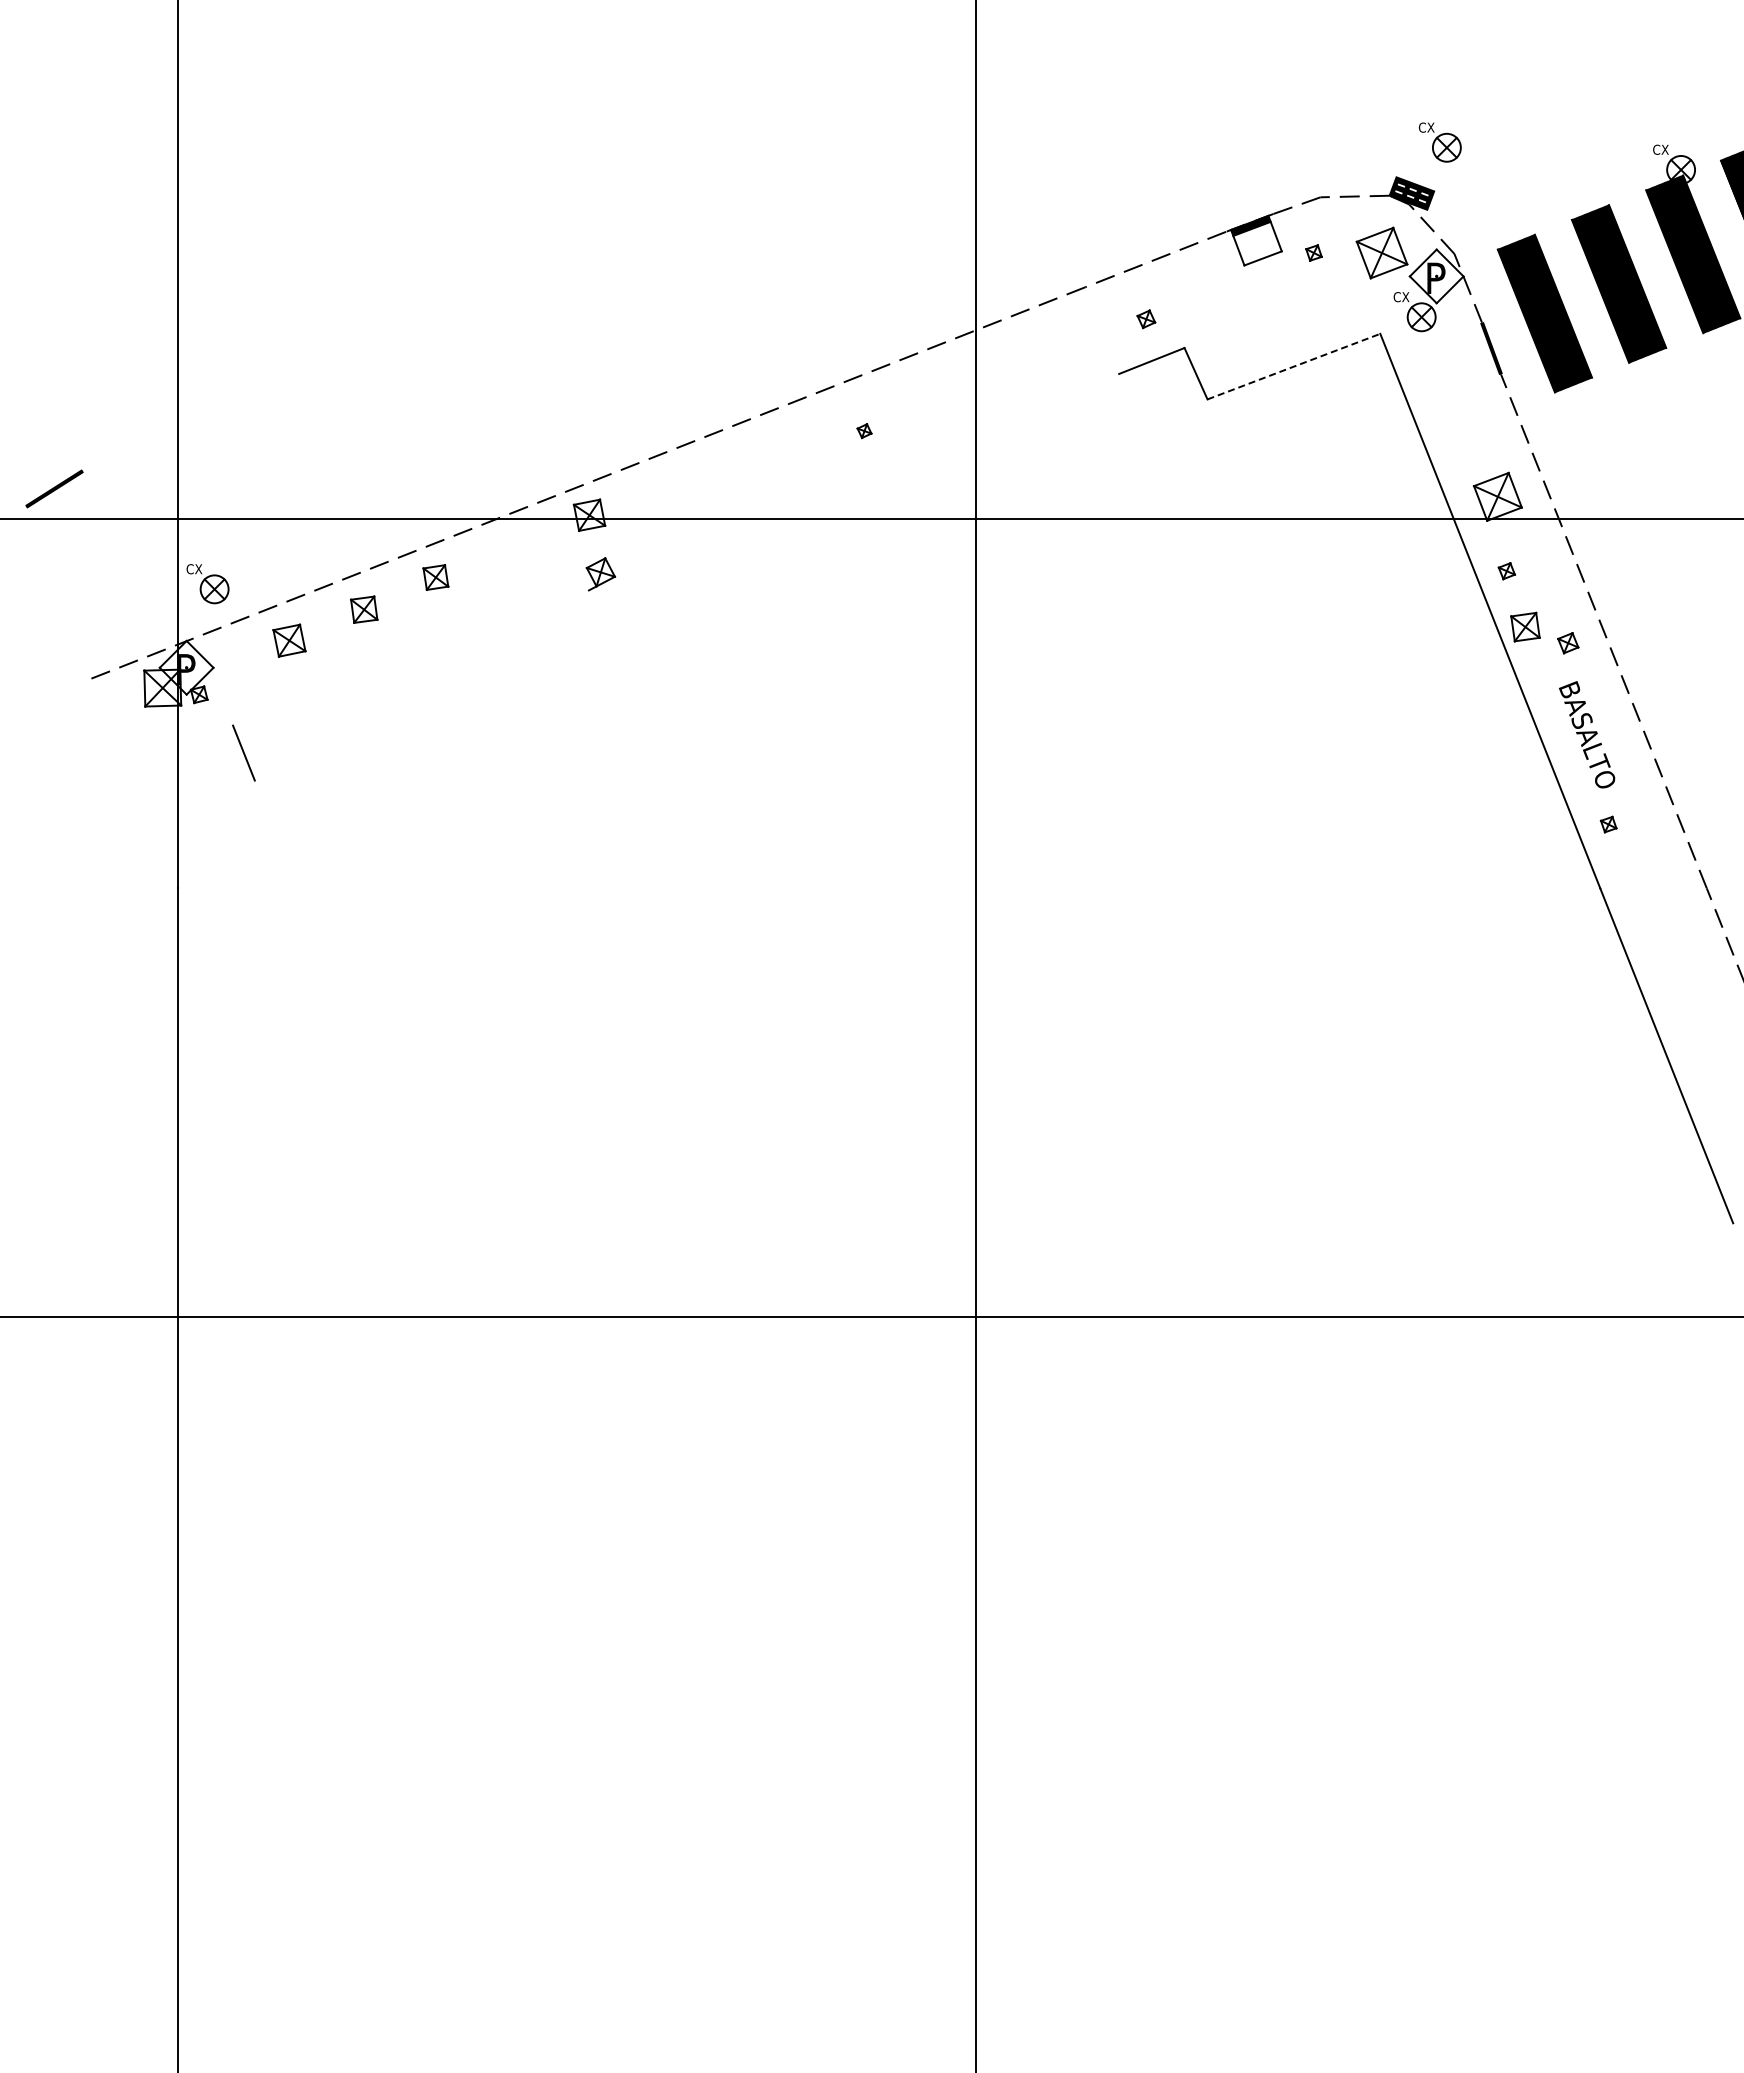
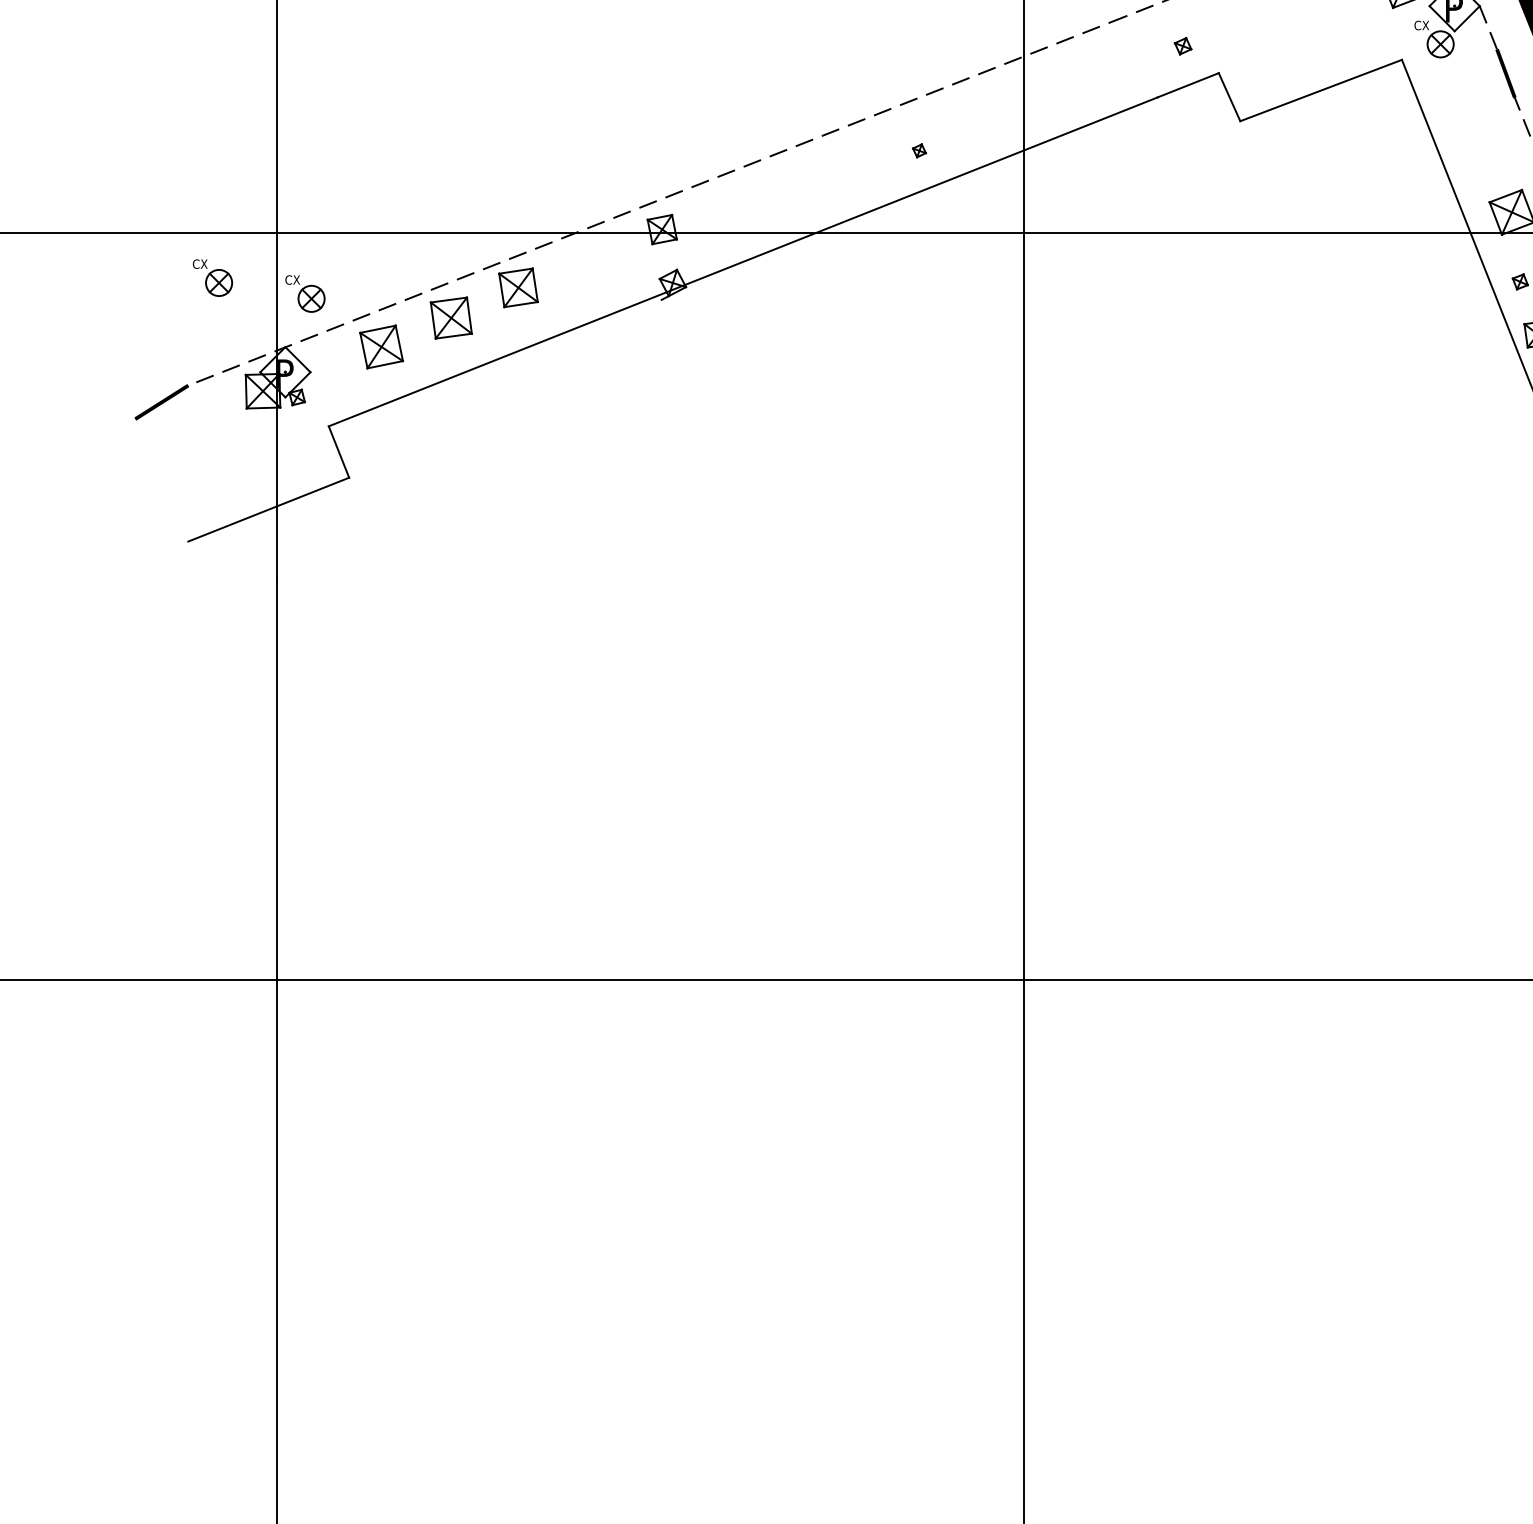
line: (1294, 366) -> (1321, 90), dashed -> solid
part: (54, 488) -> (161, 401), moved
line: (676, 549) -> (743, 261), added
part: (108, 567) -> (212, 278), added
part: (435, 577) -> (518, 287), size x1.67
part: (364, 609) -> (451, 317), size x1.67
part: (289, 640) -> (381, 346), size x1.43
line: (168, 814) -> (268, 509), added

